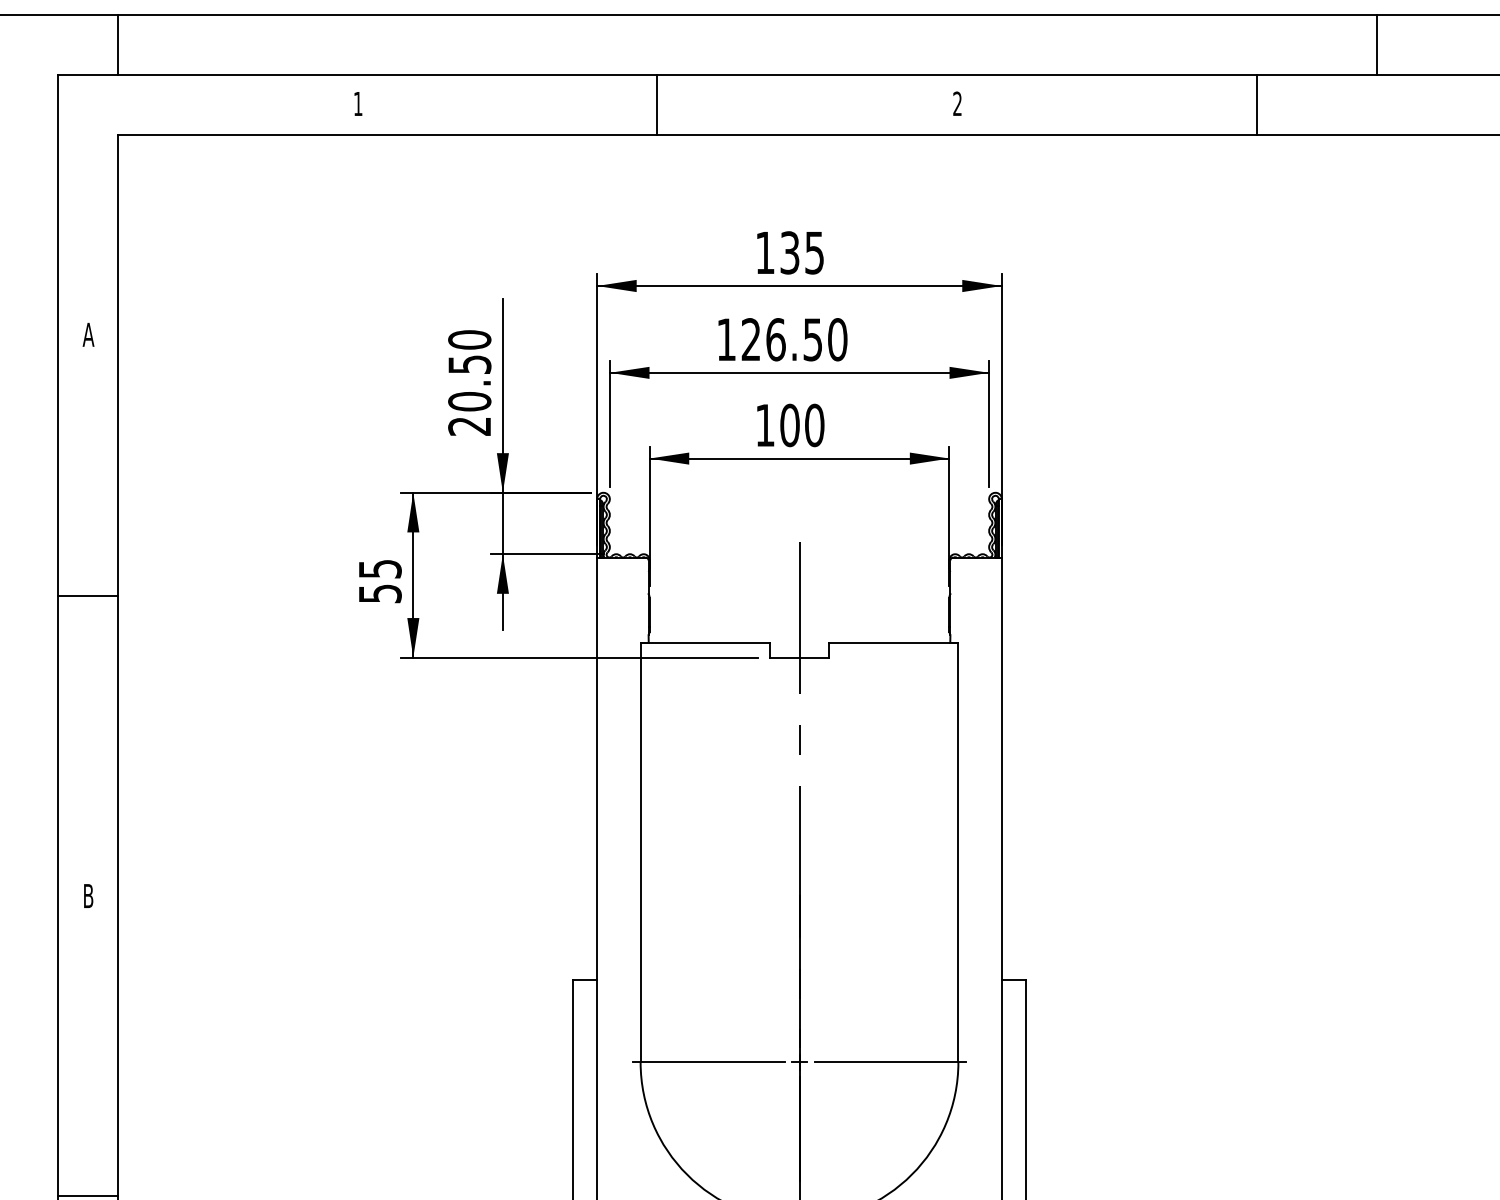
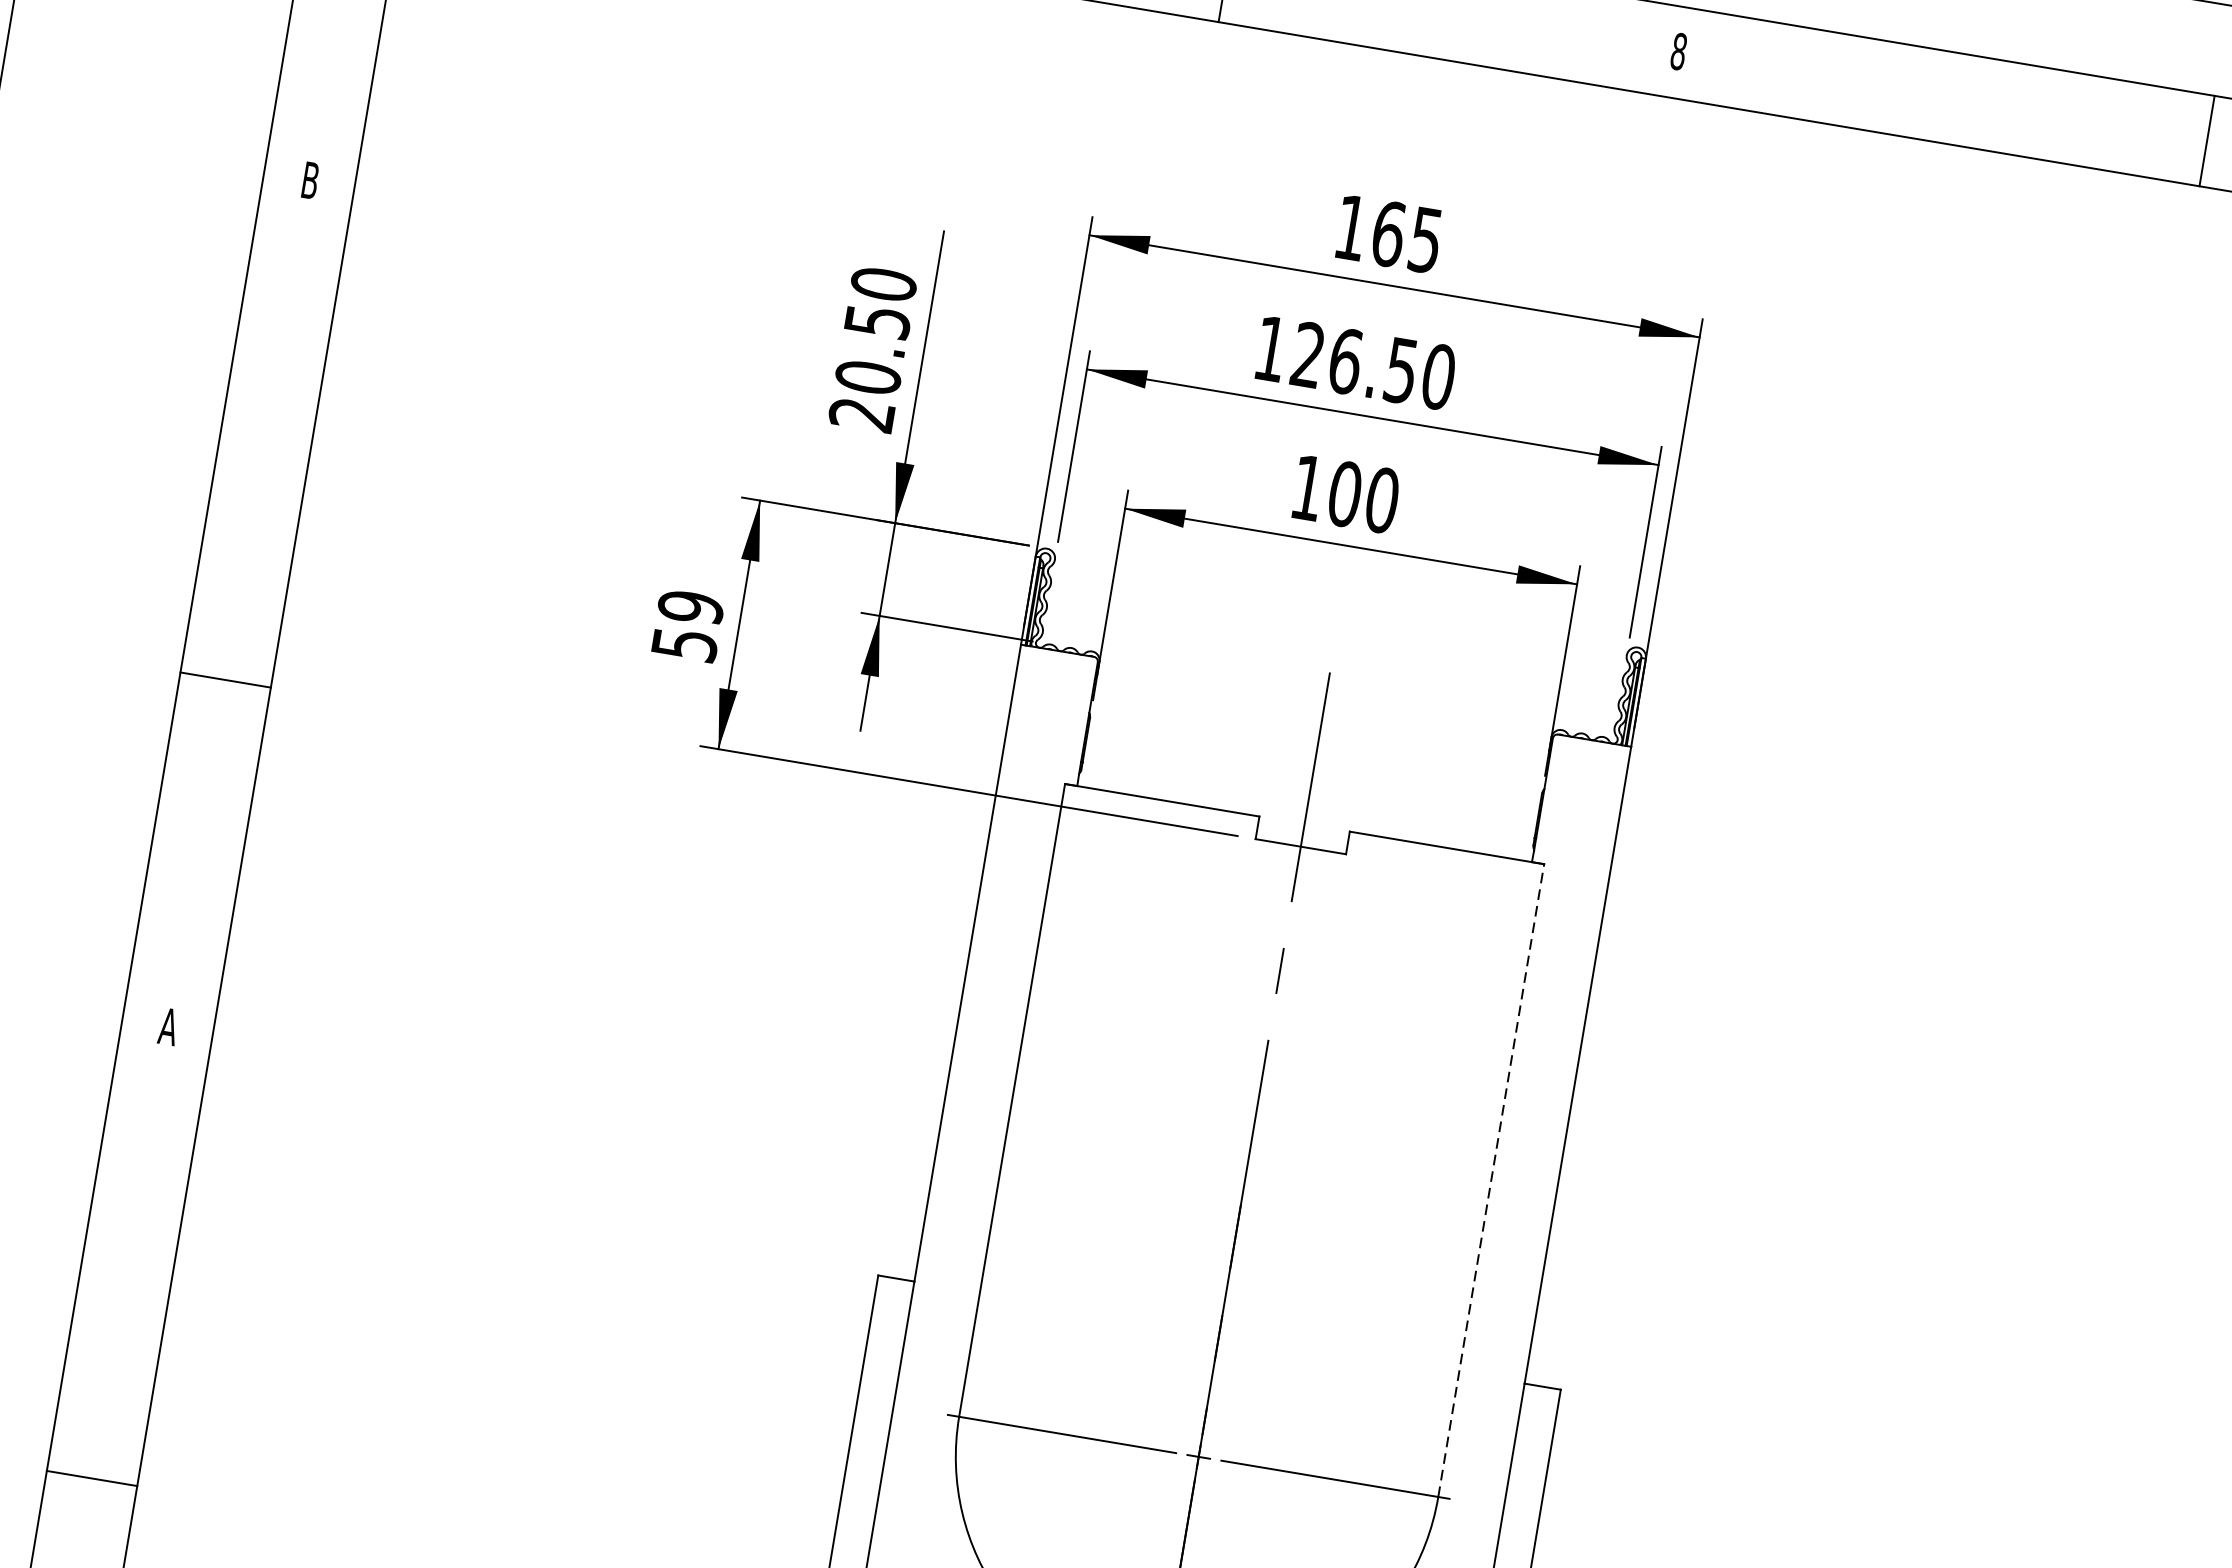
text: (957, 103) -> (1678, 51), 2 -> 8
line: (1257, 104) -> (2207, 141), moved
text: (789, 252) -> (1387, 233), 135 -> 165
text: (88, 334) -> (310, 180), A -> B
text: (379, 568) -> (690, 606), 55 -> 59
line: (87, 596) -> (225, 680), moved
line: (958, 852) -> (1491, 1180), solid -> dashed
text: (88, 895) -> (168, 1025), B -> A

